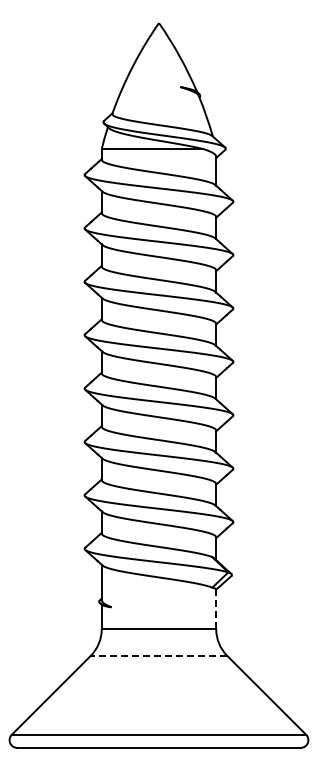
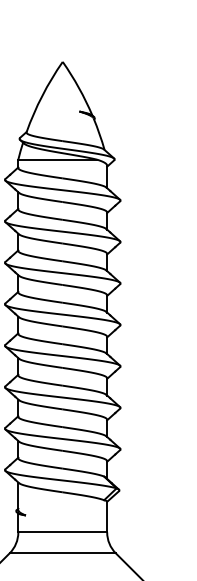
line: (216, 609) -> (107, 517), dashed -> solid
line: (158, 656) -> (62, 553), dashed -> solid

